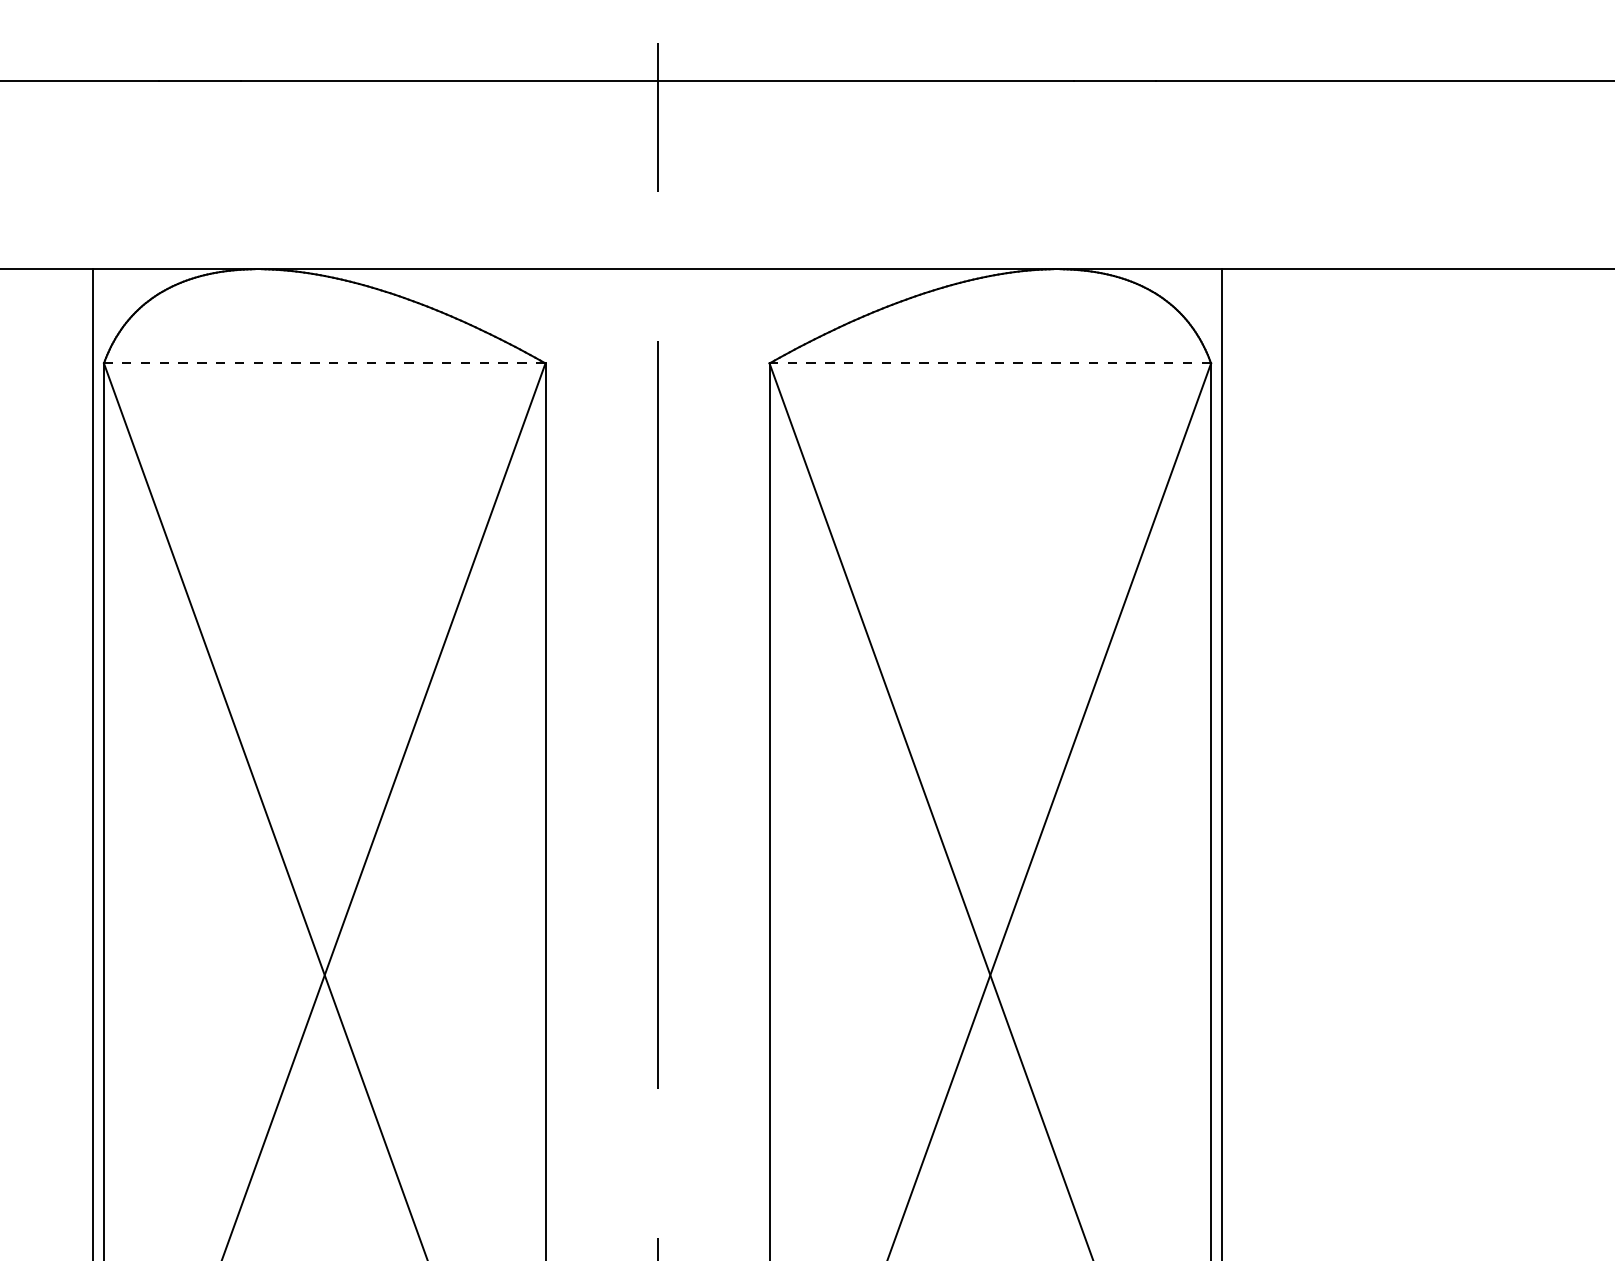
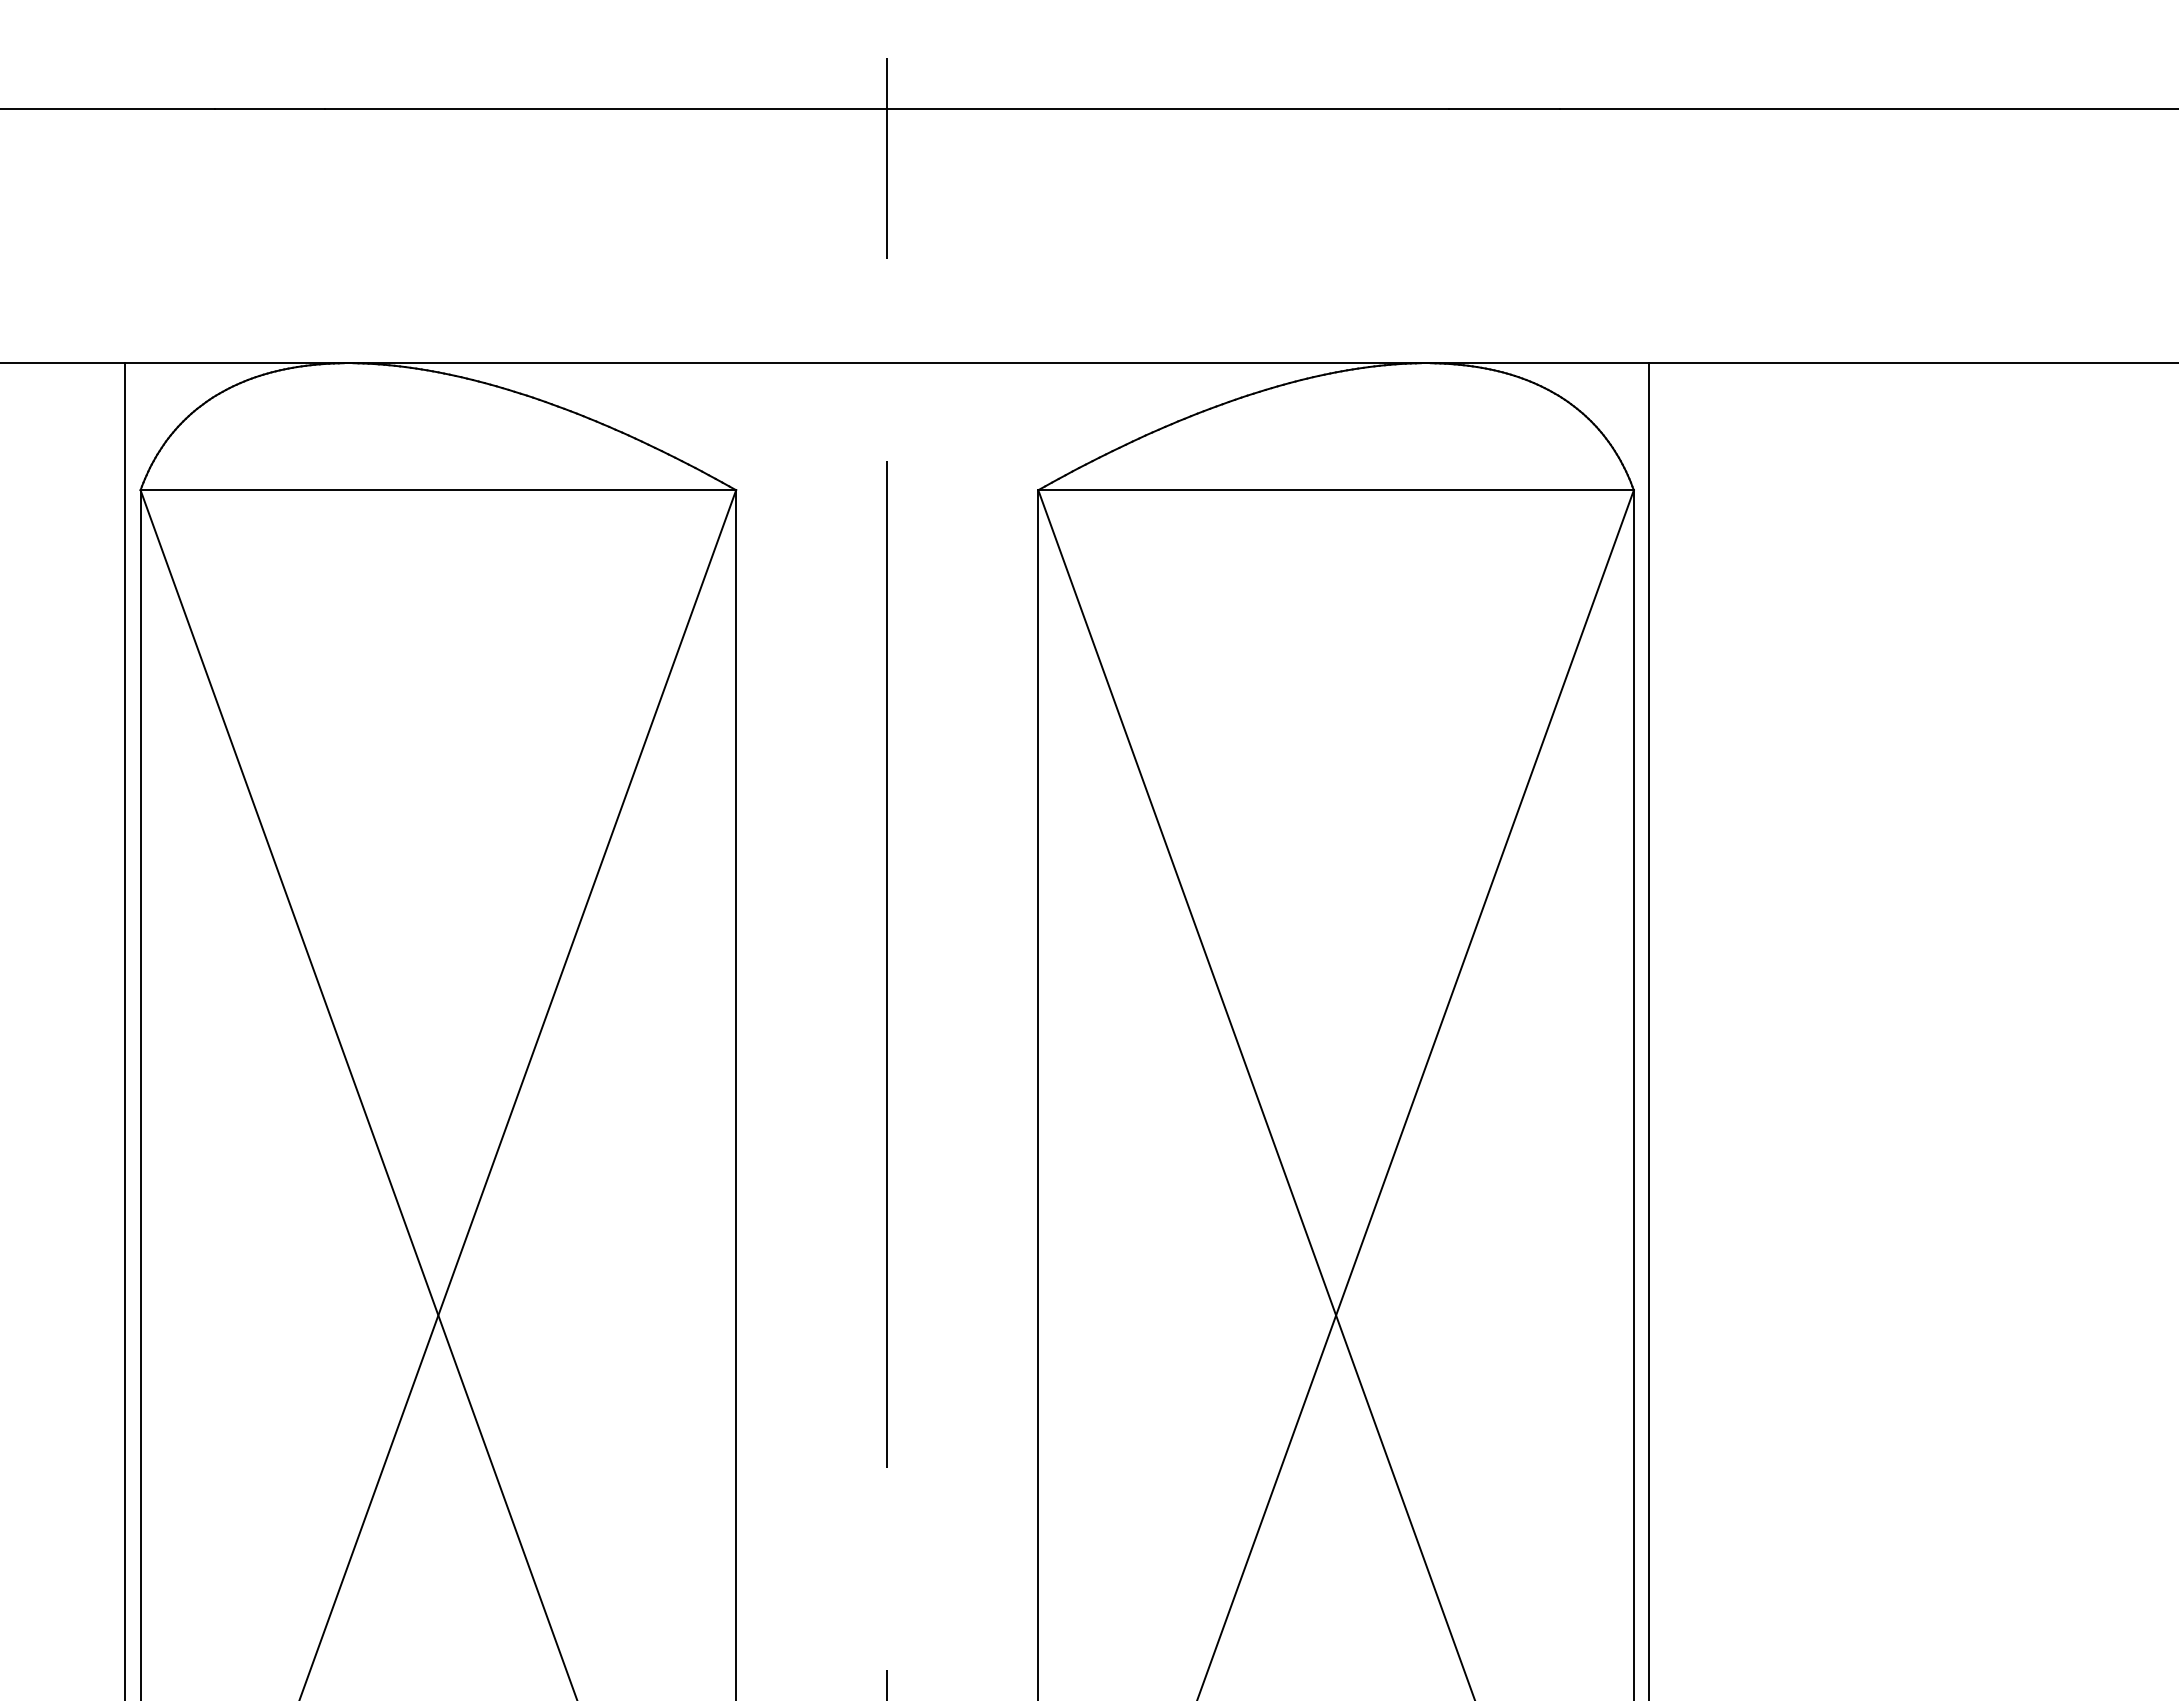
line: (324, 363) -> (438, 490), dashed -> solid
line: (990, 363) -> (1336, 490), dashed -> solid

